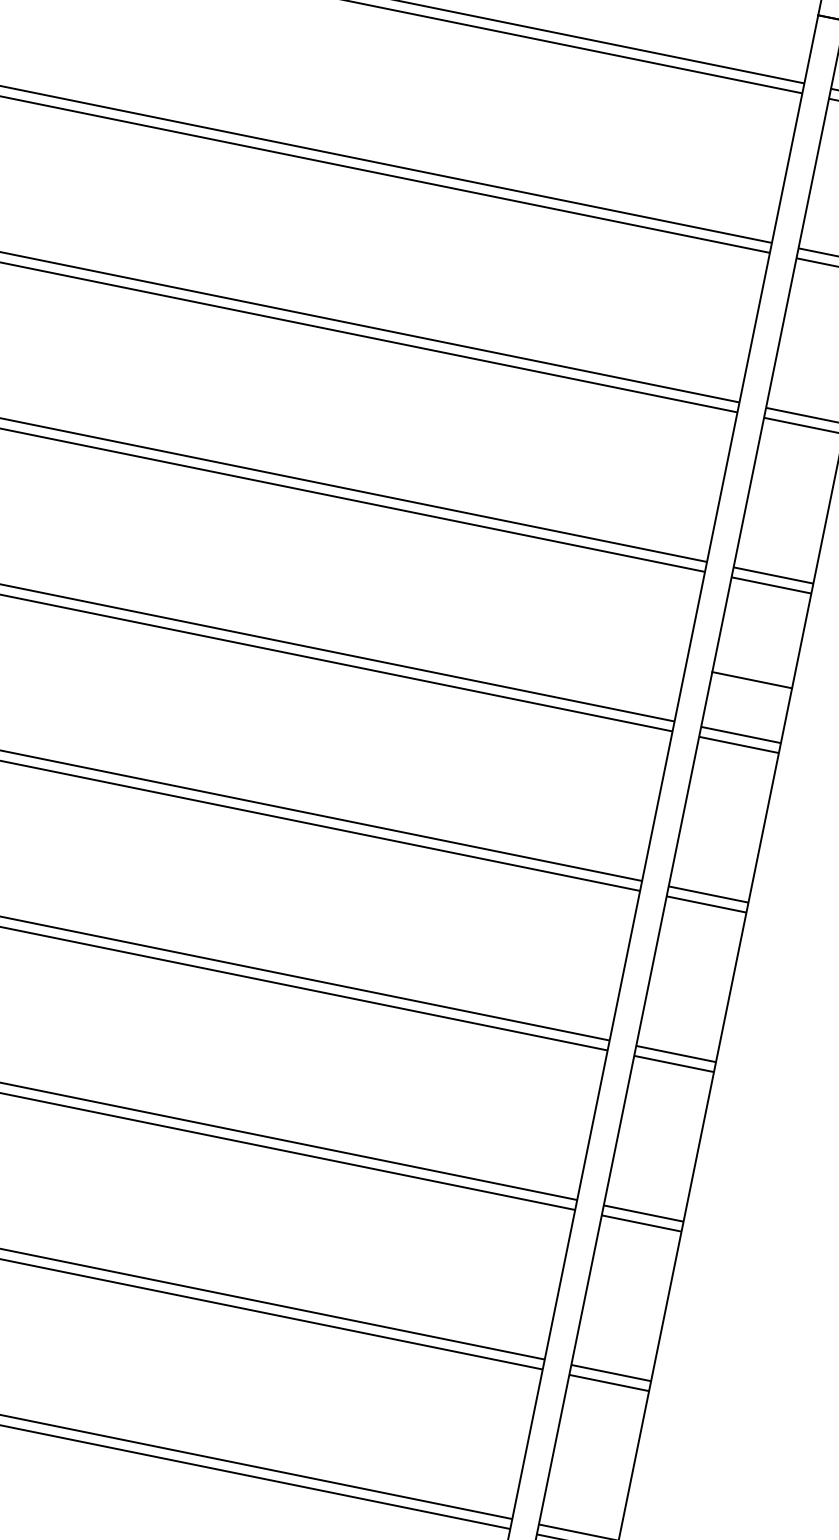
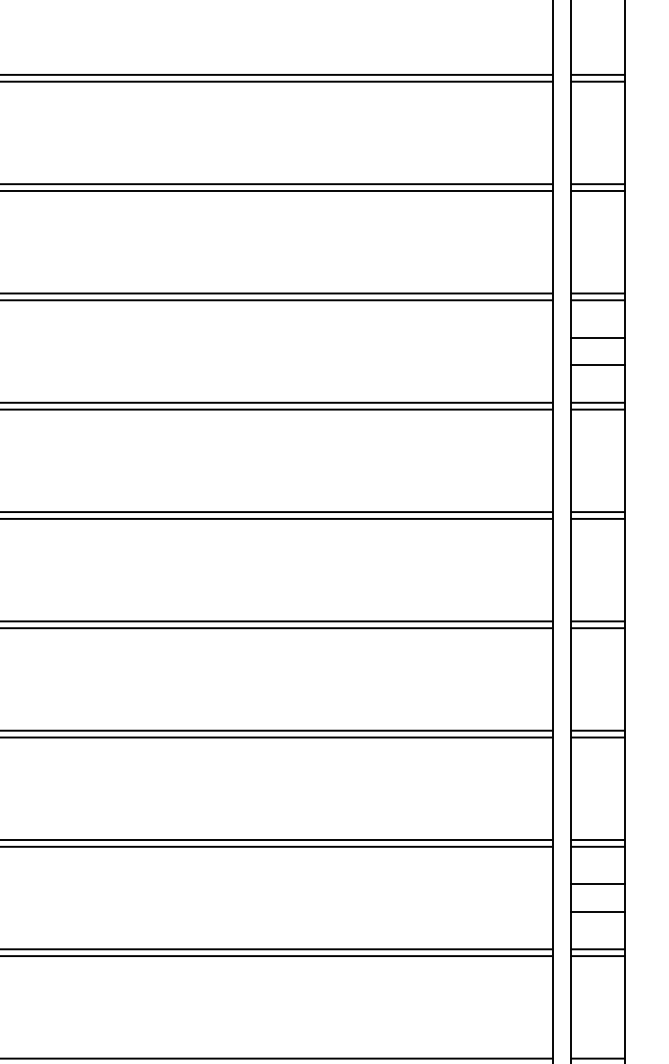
line: (759, 639) -> (597, 337), added
line: (597, 1437) -> (597, 884), added
line: (589, 1477) -> (597, 911), added

